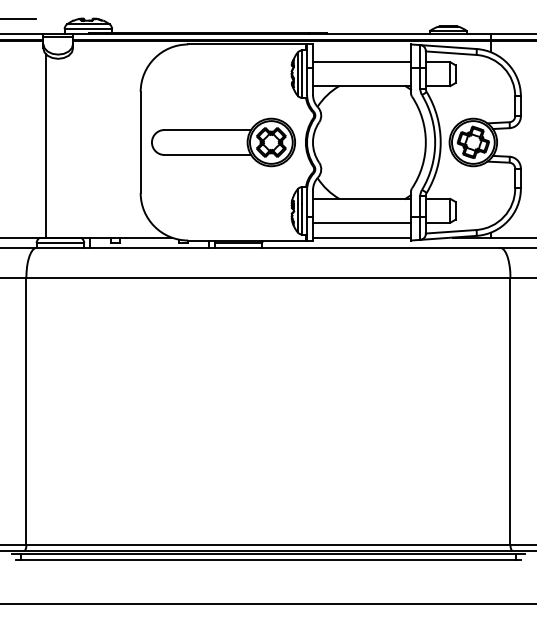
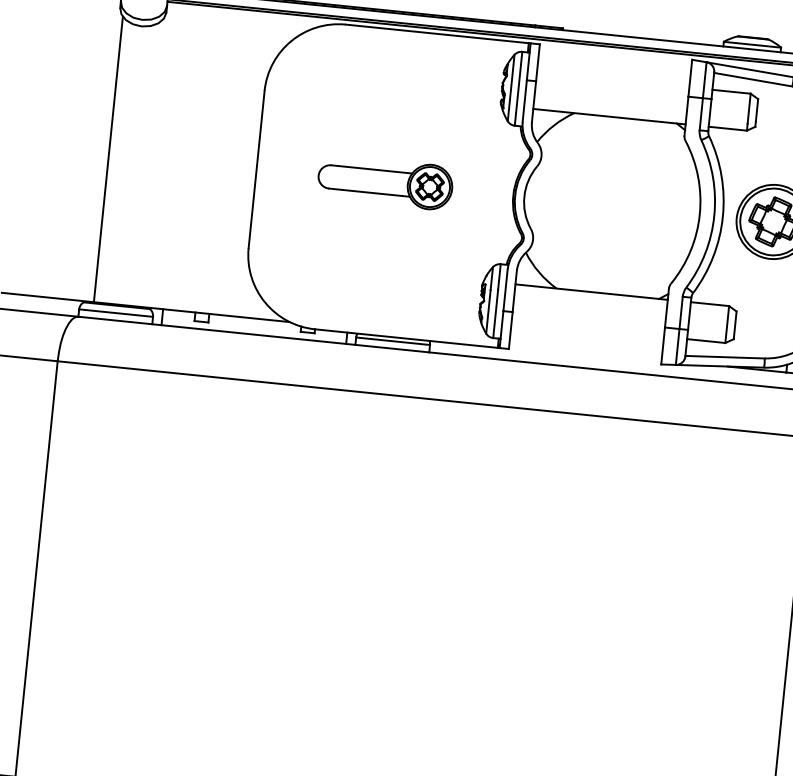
line: (361, 62) -> (612, 80), removed
part: (223, 142) -> (385, 182), size x0.6
line: (361, 222) -> (587, 328), removed
line: (361, 237) -> (584, 351), removed

